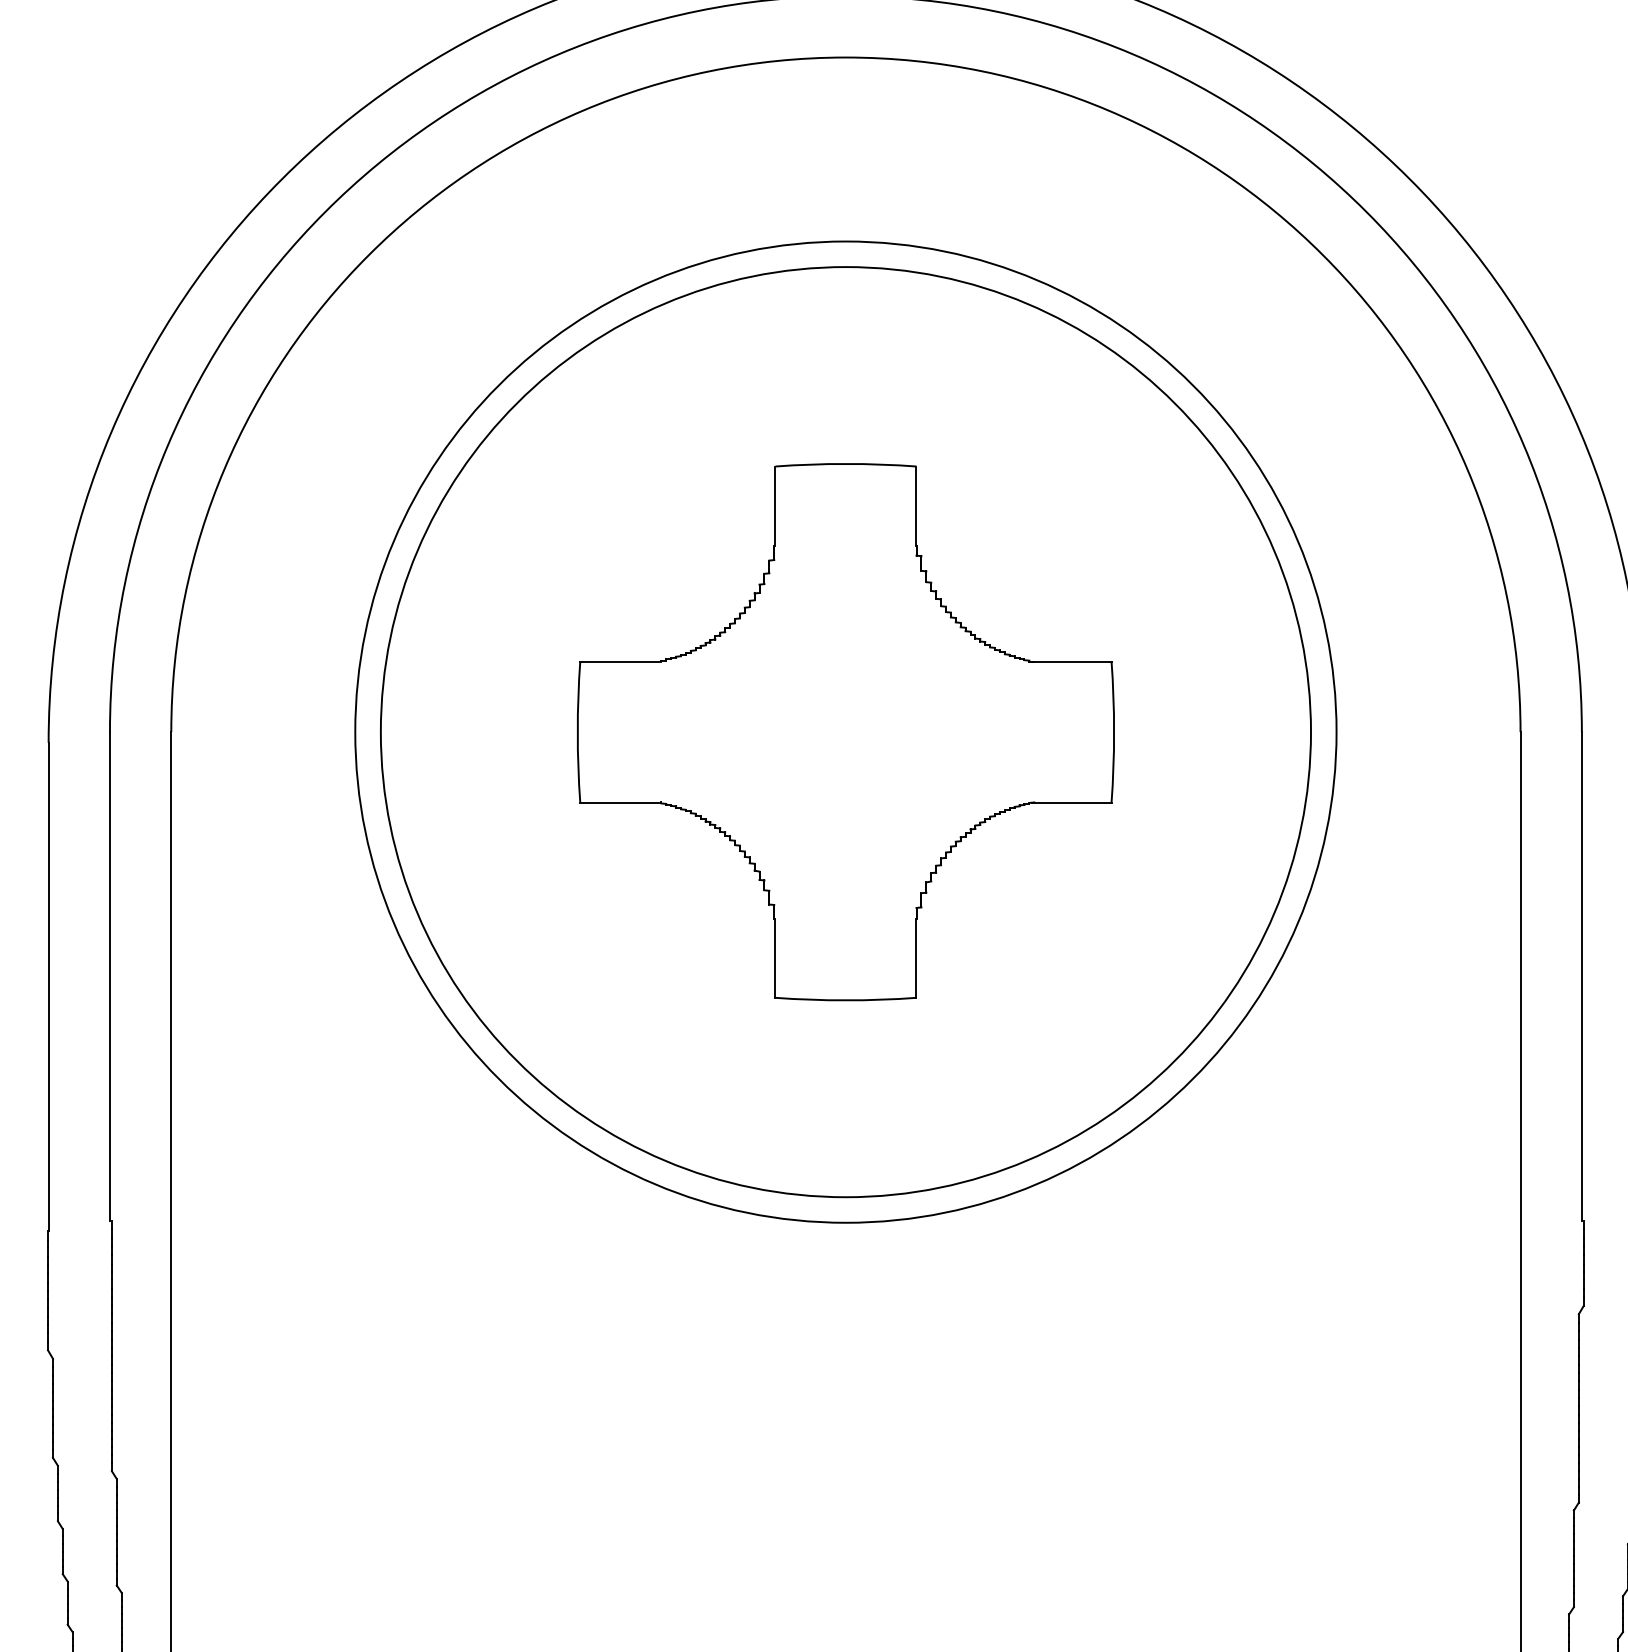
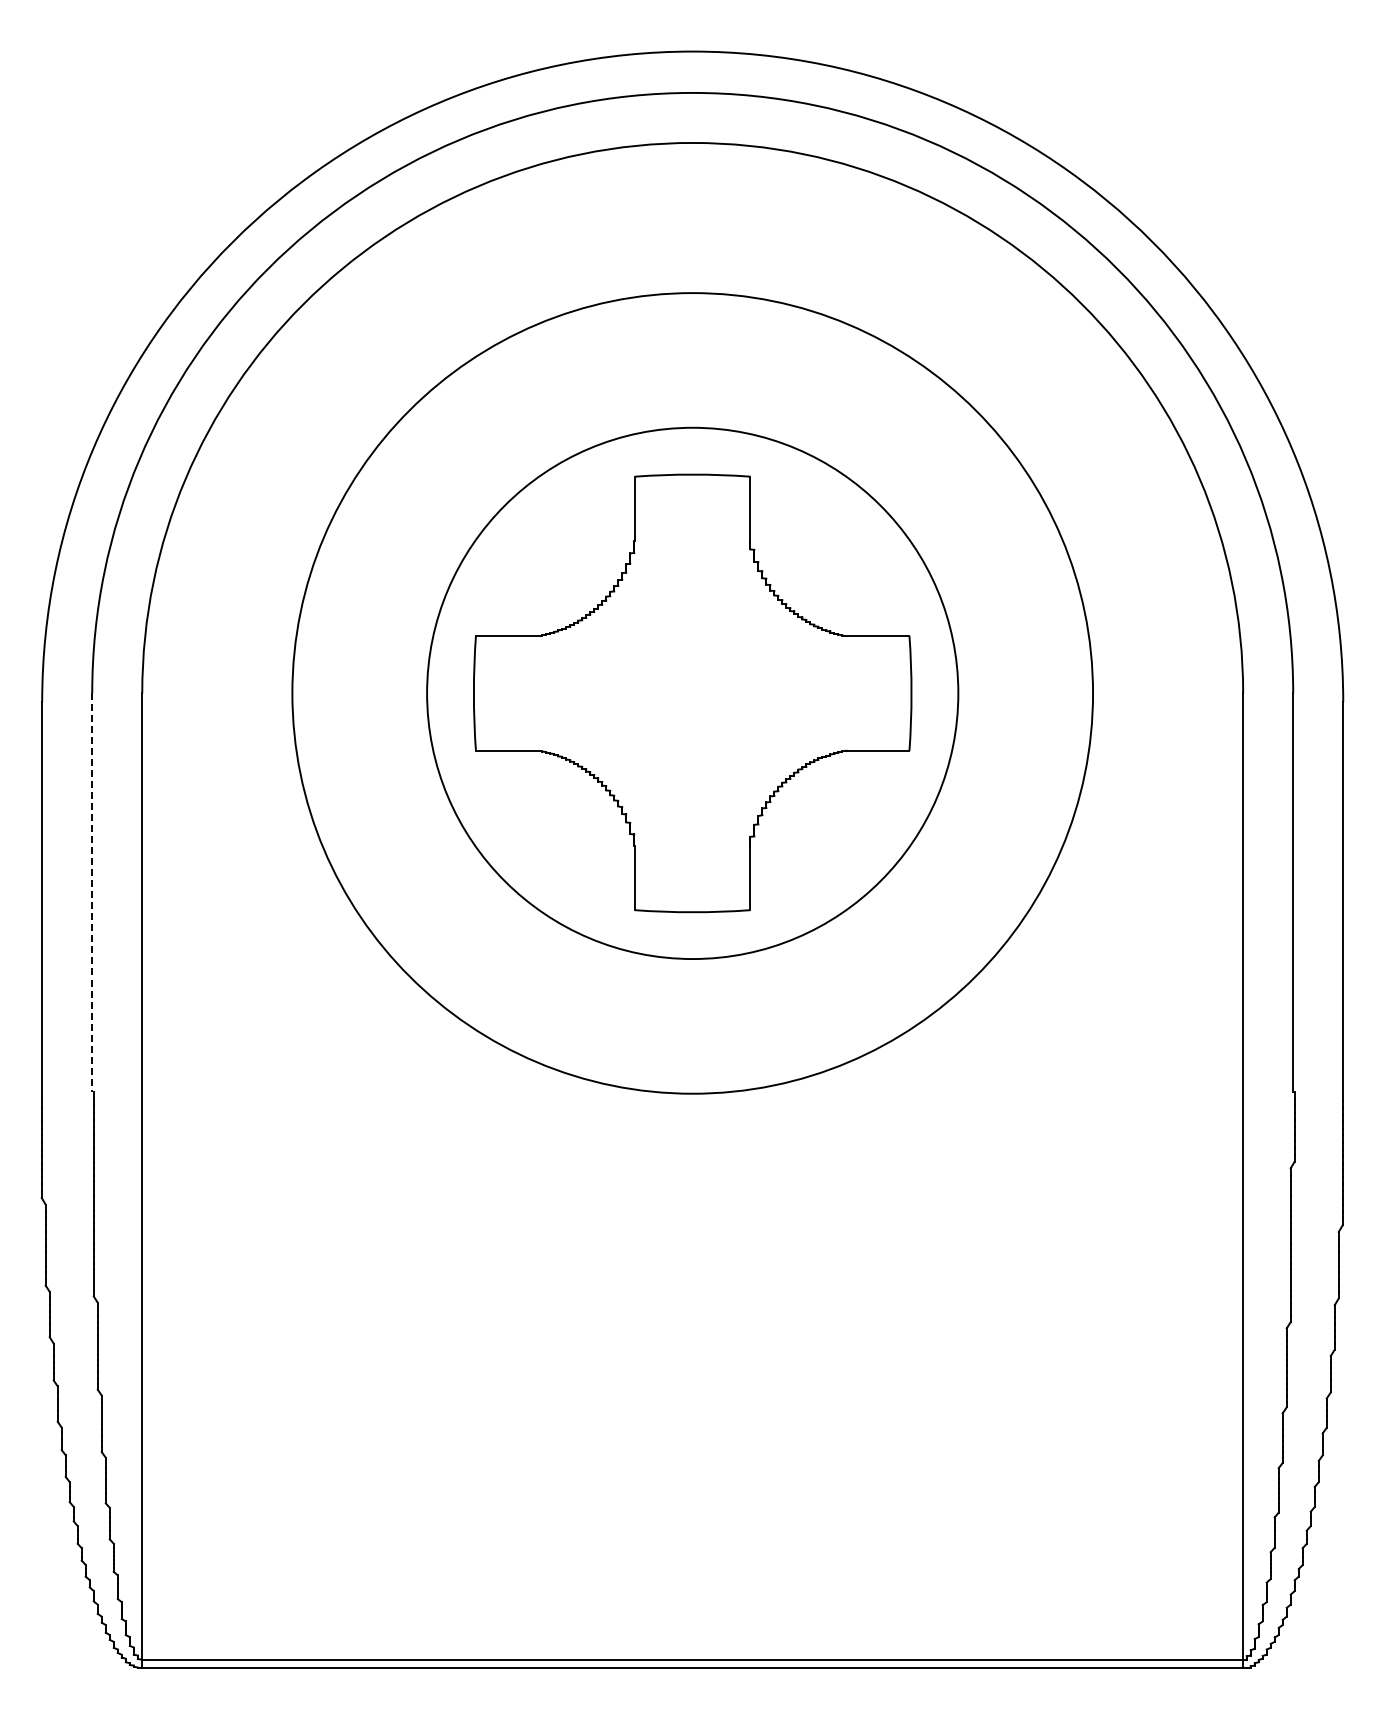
circle: (845, 731) -> (692, 692), size x0.7
line: (110, 977) -> (92, 893), solid -> dashed

